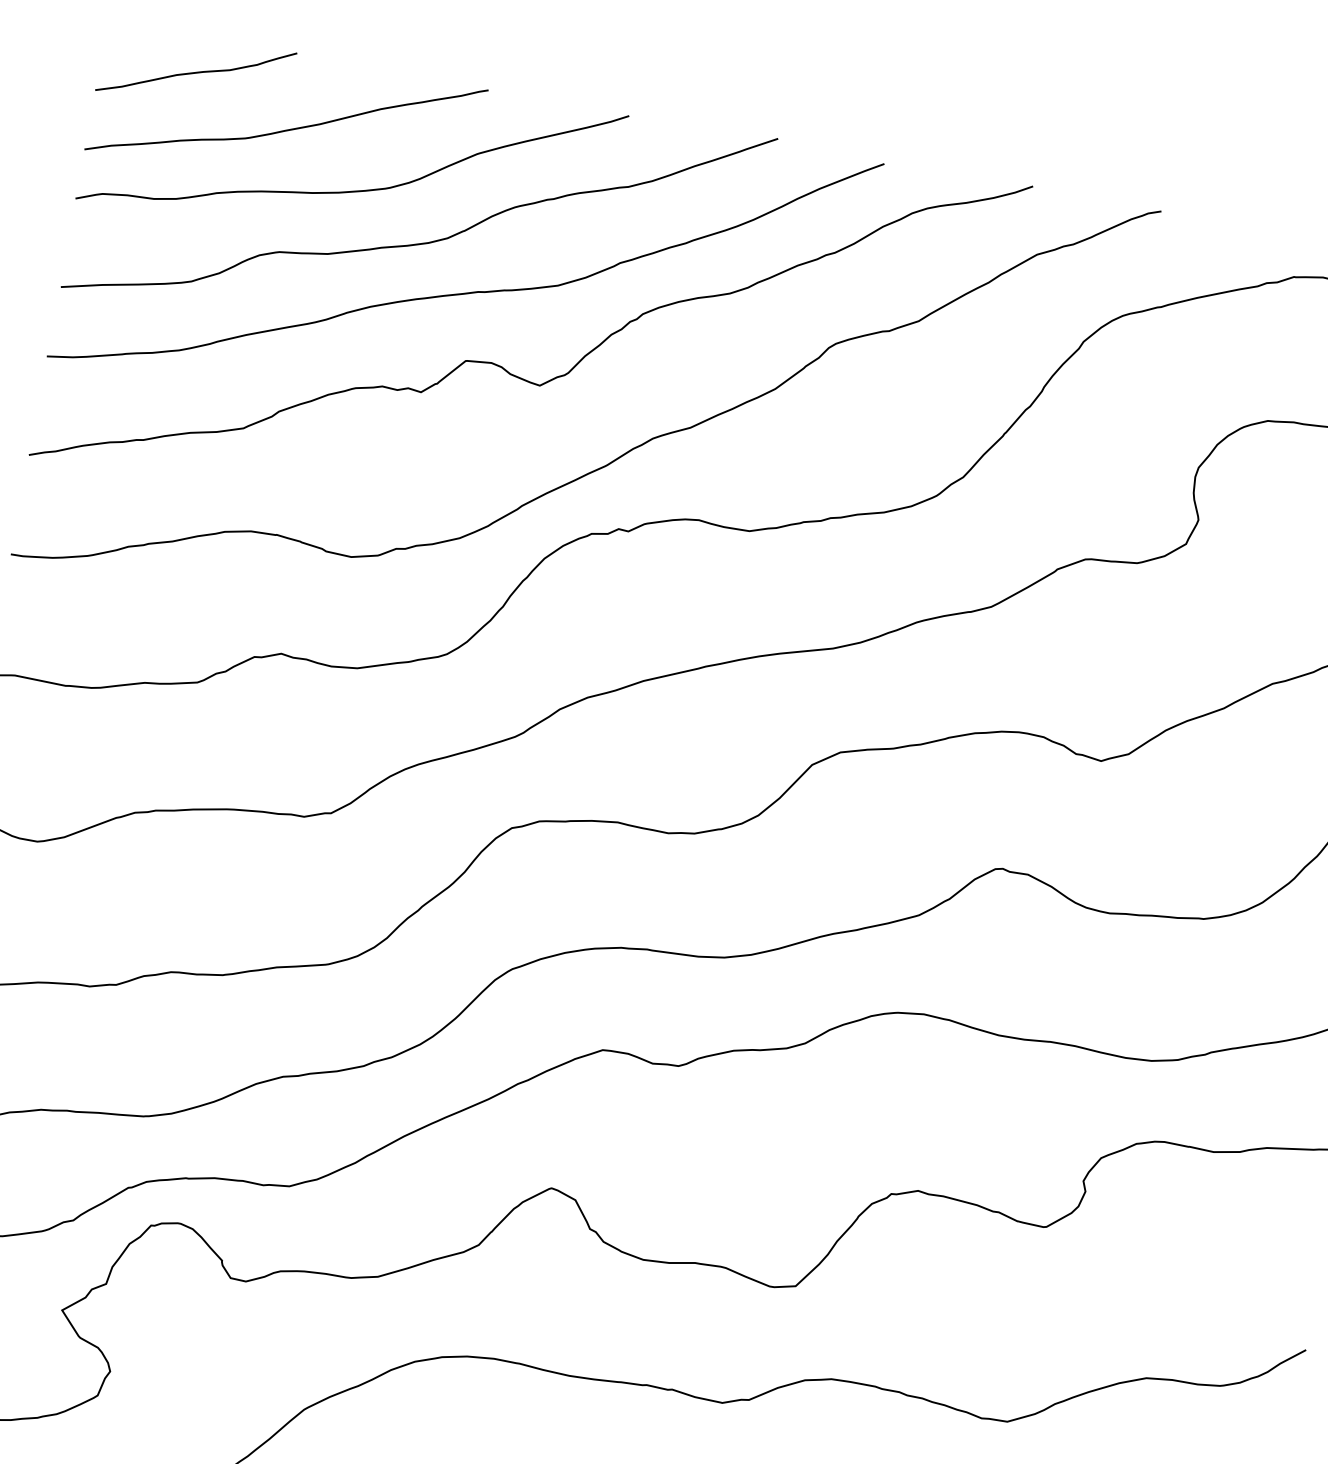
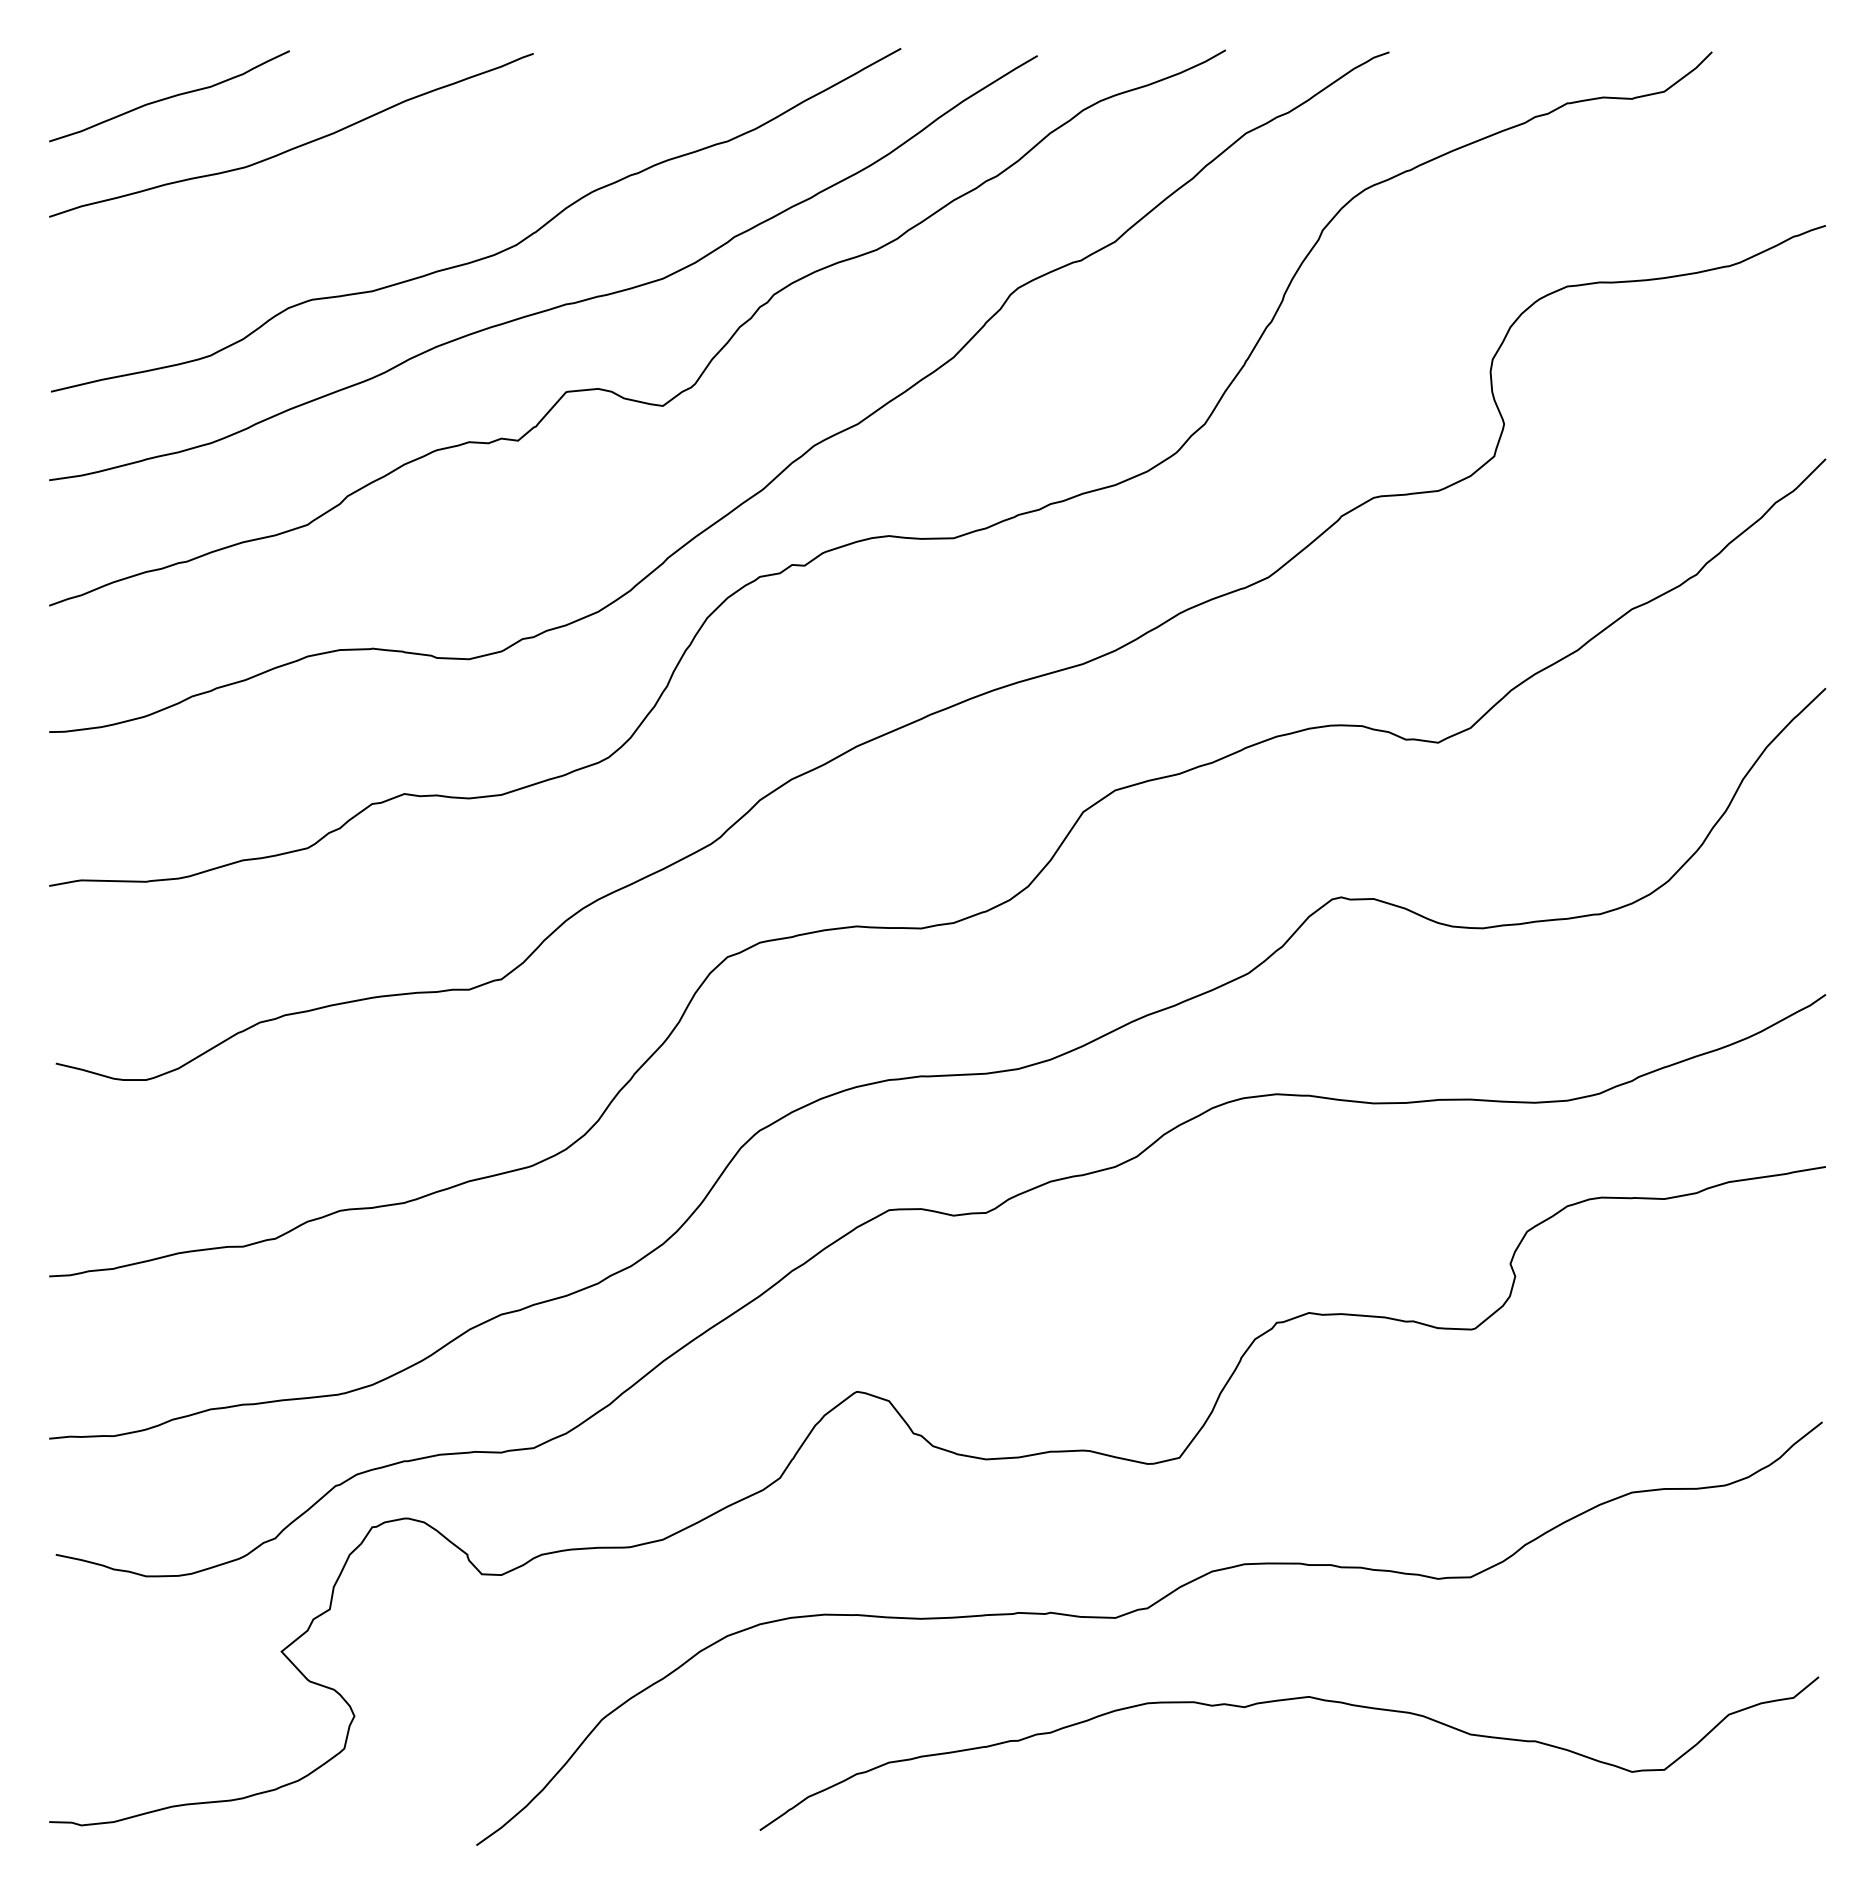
curve: (354, 190) -> (390, 207), removed

